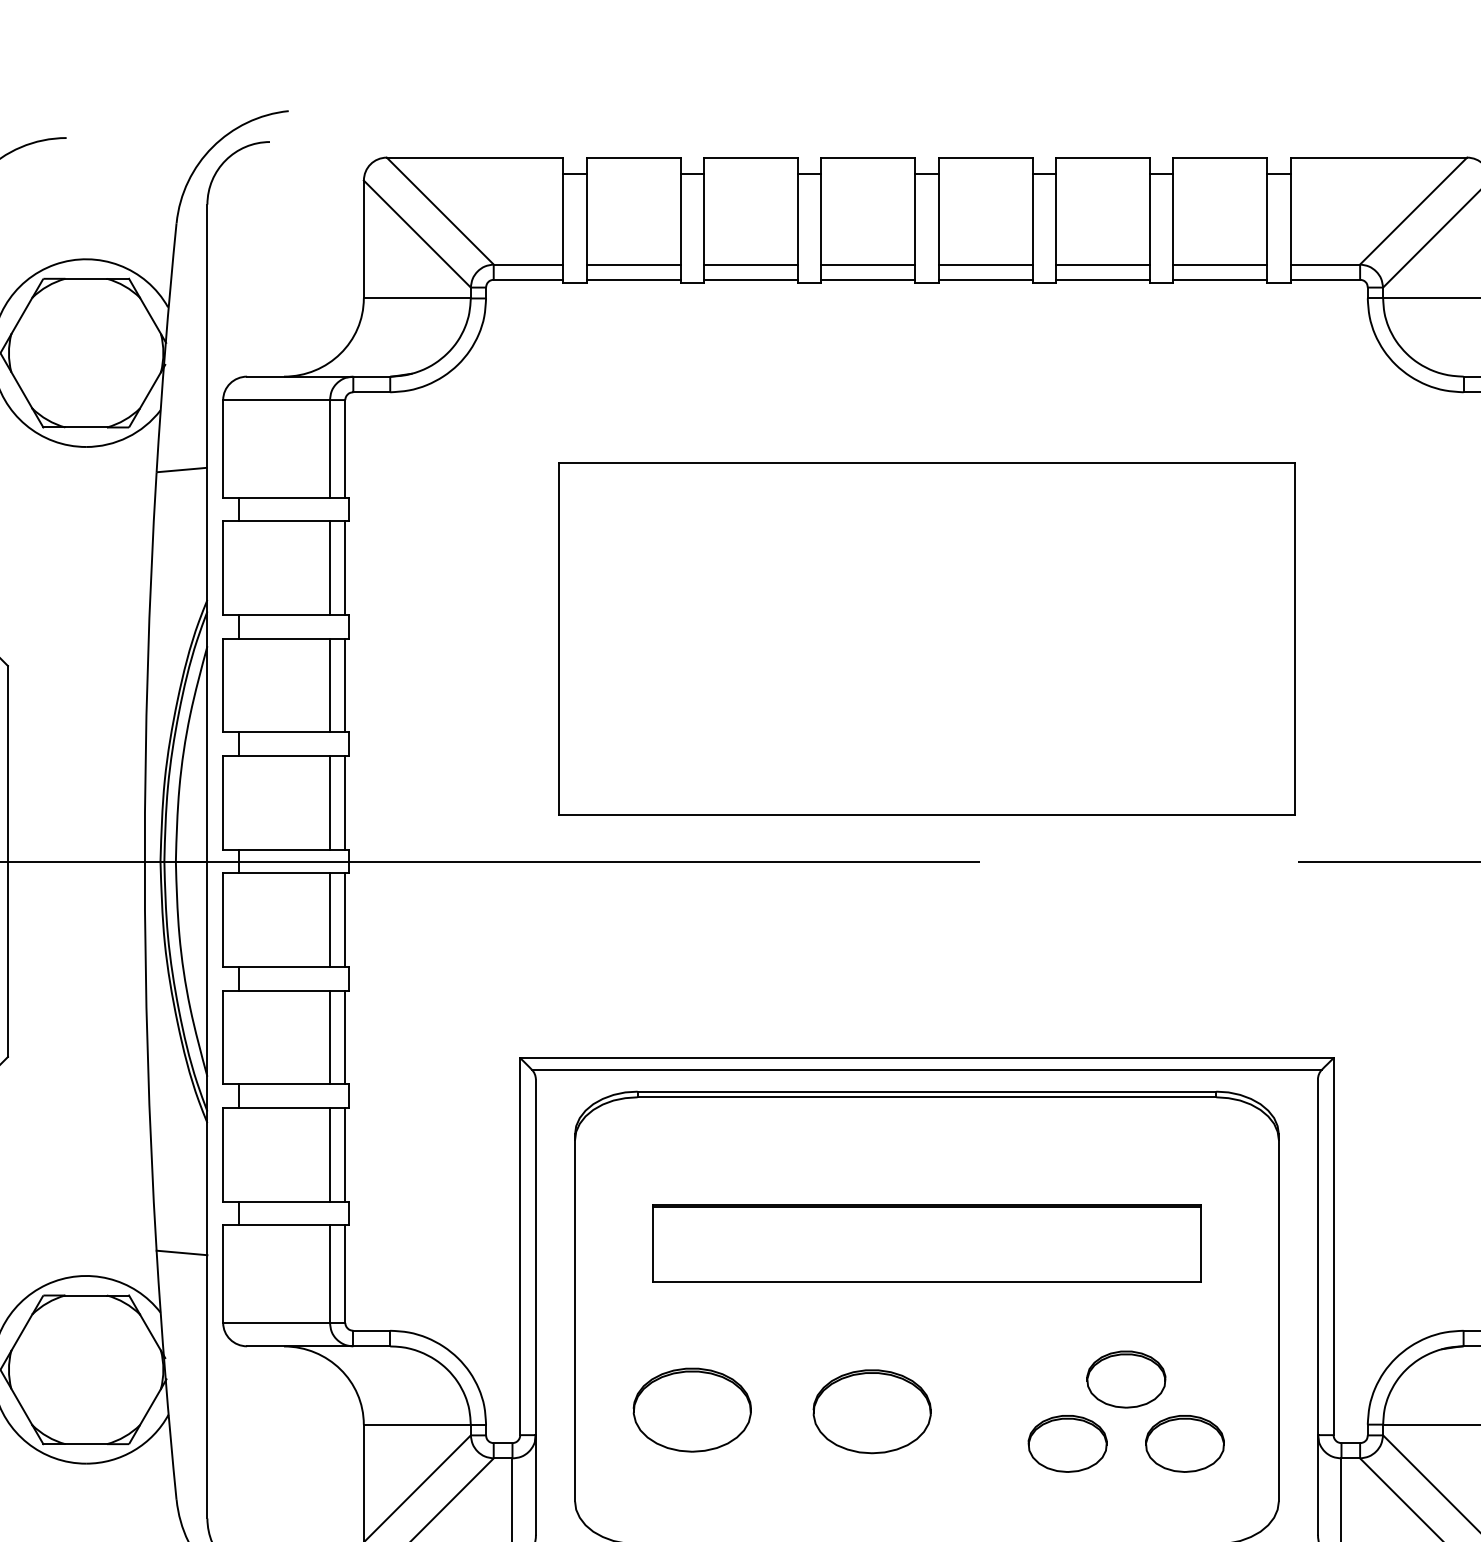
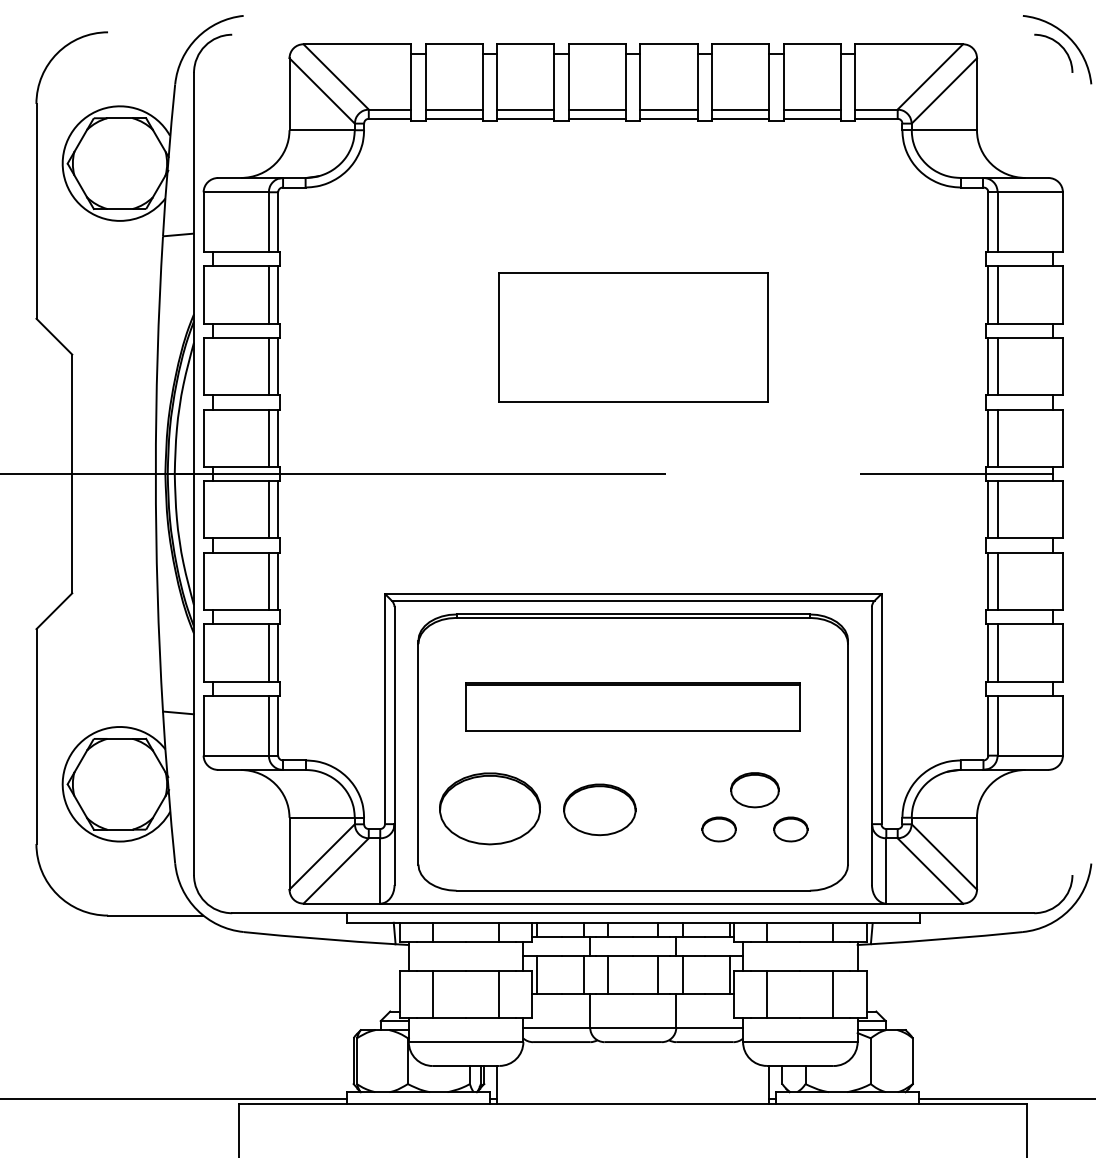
part: (927, 637) -> (633, 337), size x0.6
part: (691, 1409) -> (489, 808), size x1.4
part: (1066, 1443) -> (718, 829), size x0.7
part: (1184, 1443) -> (790, 829), size x0.7

